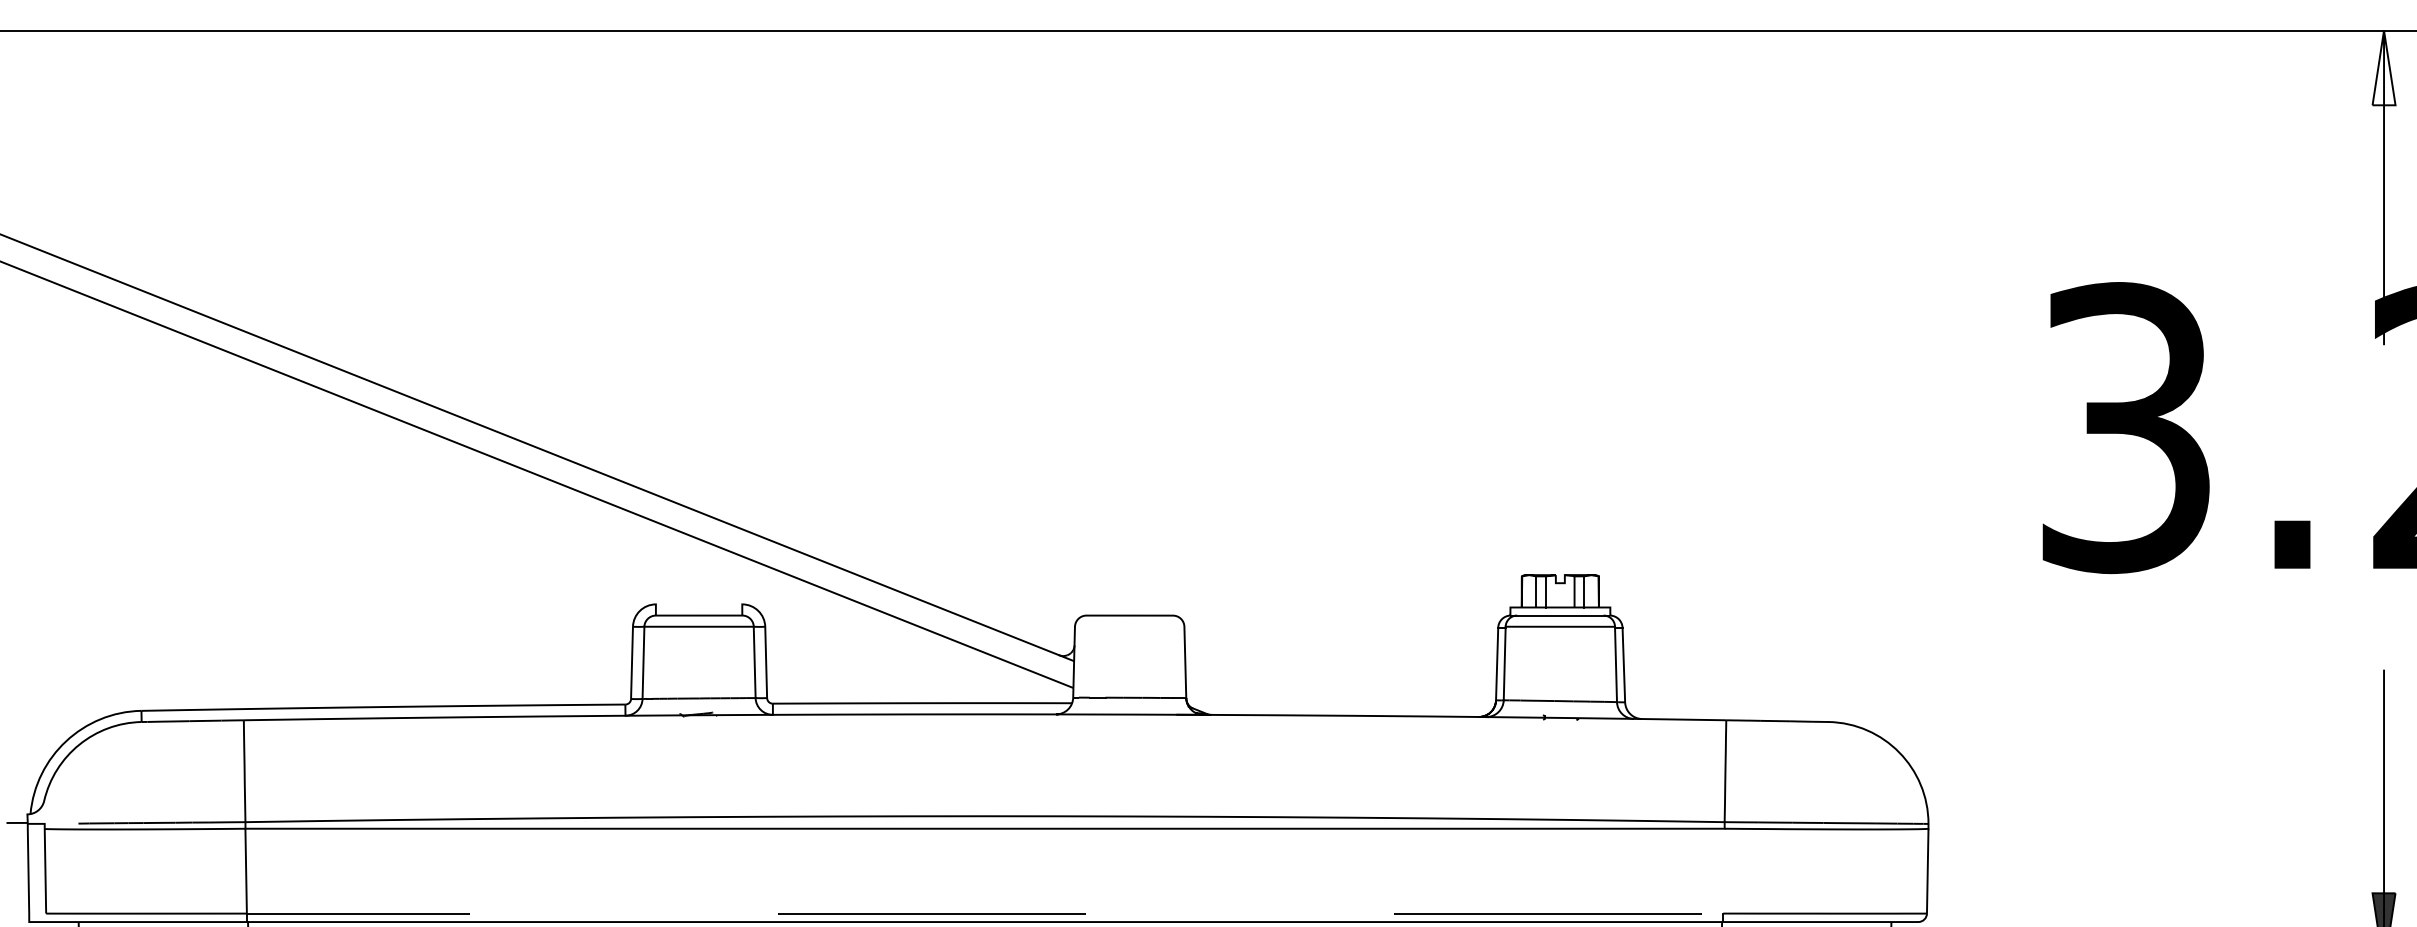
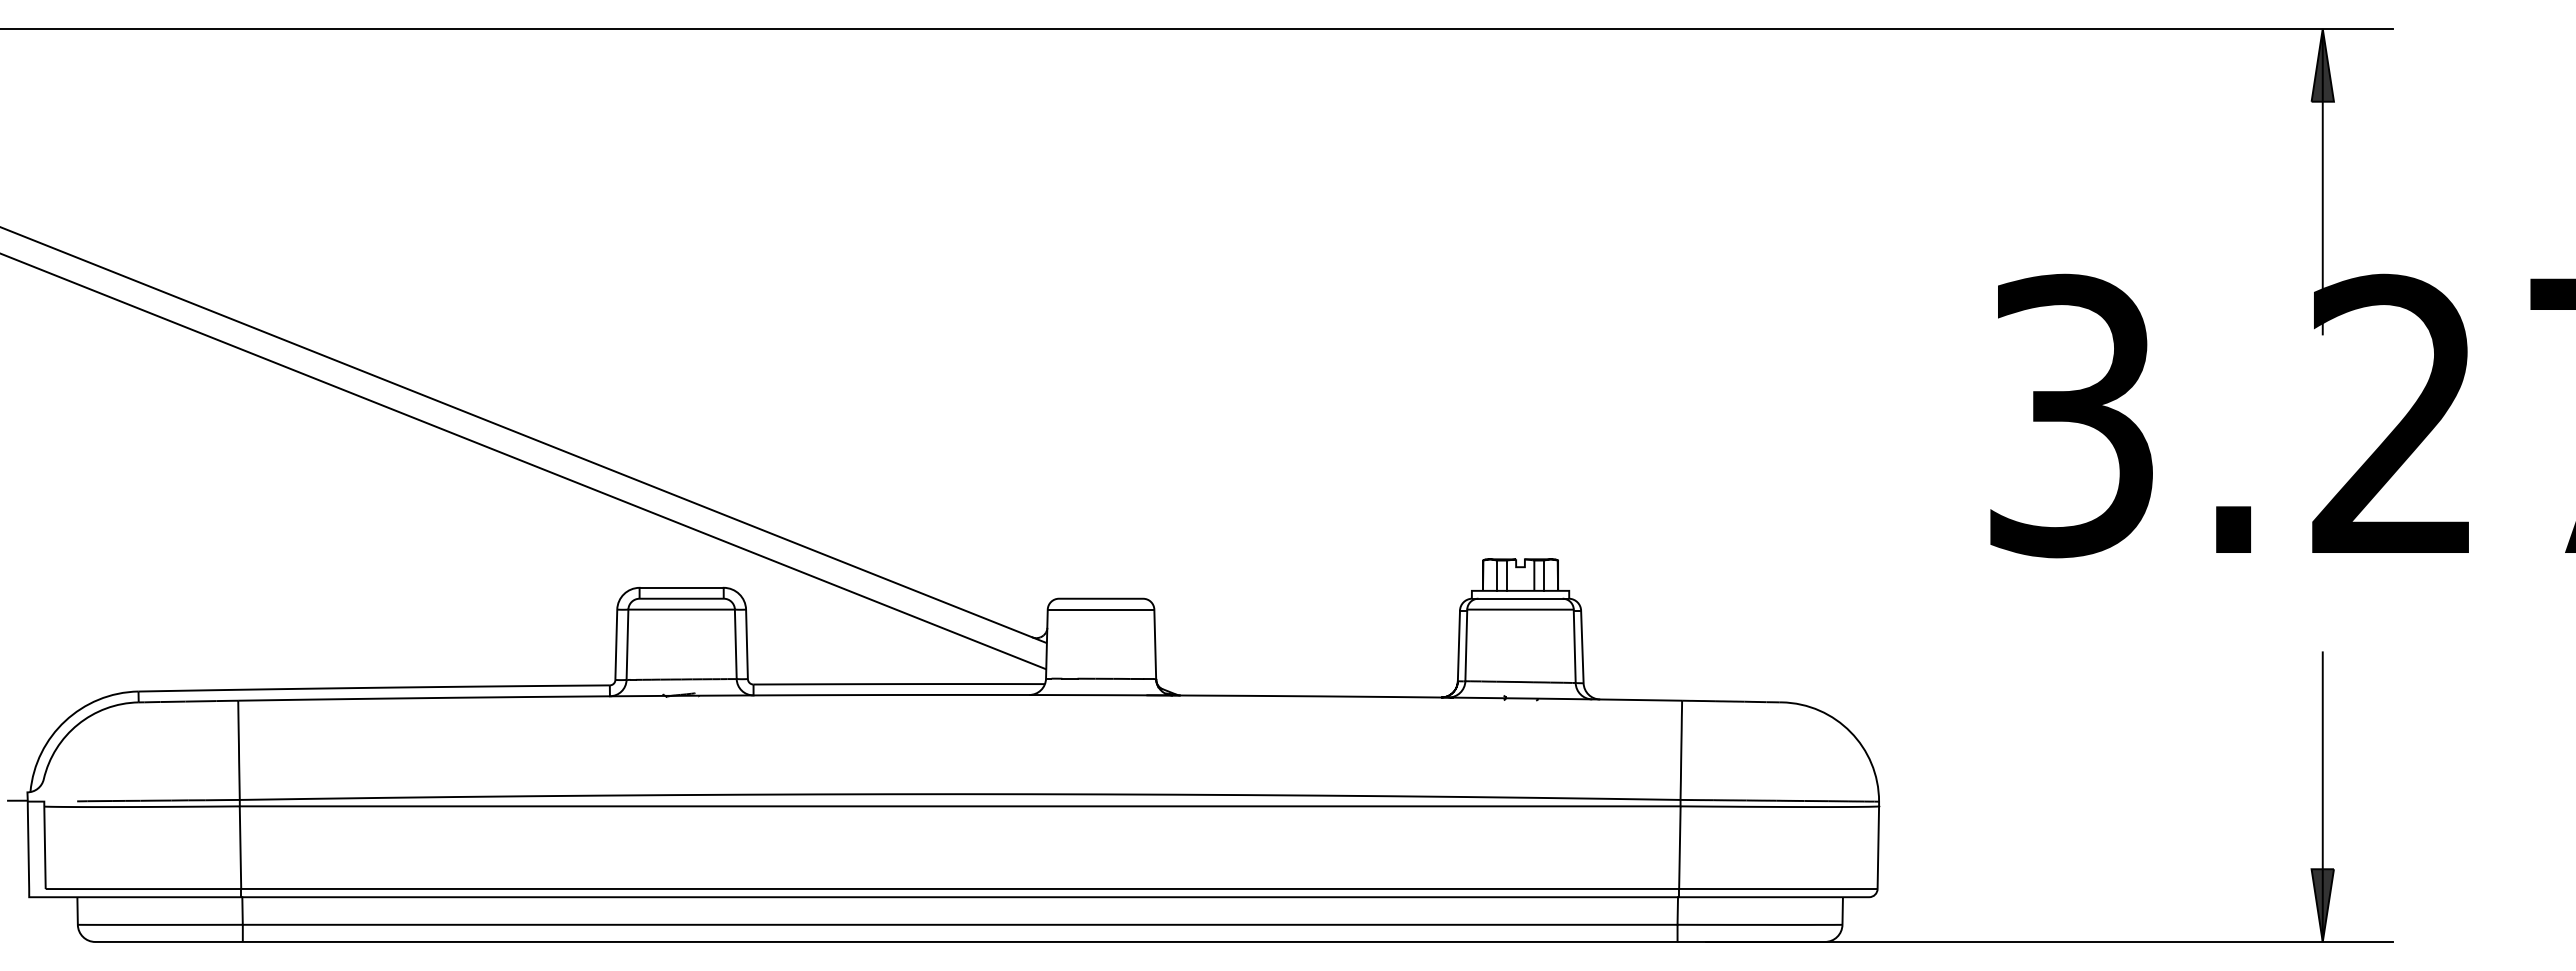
fill: (2383, 68) -> (2322, 65), added
line: (698, 604) -> (681, 587), added
line: (1129, 626) -> (1100, 609), added
line: (985, 913) -> (960, 888), dashed -> solid

